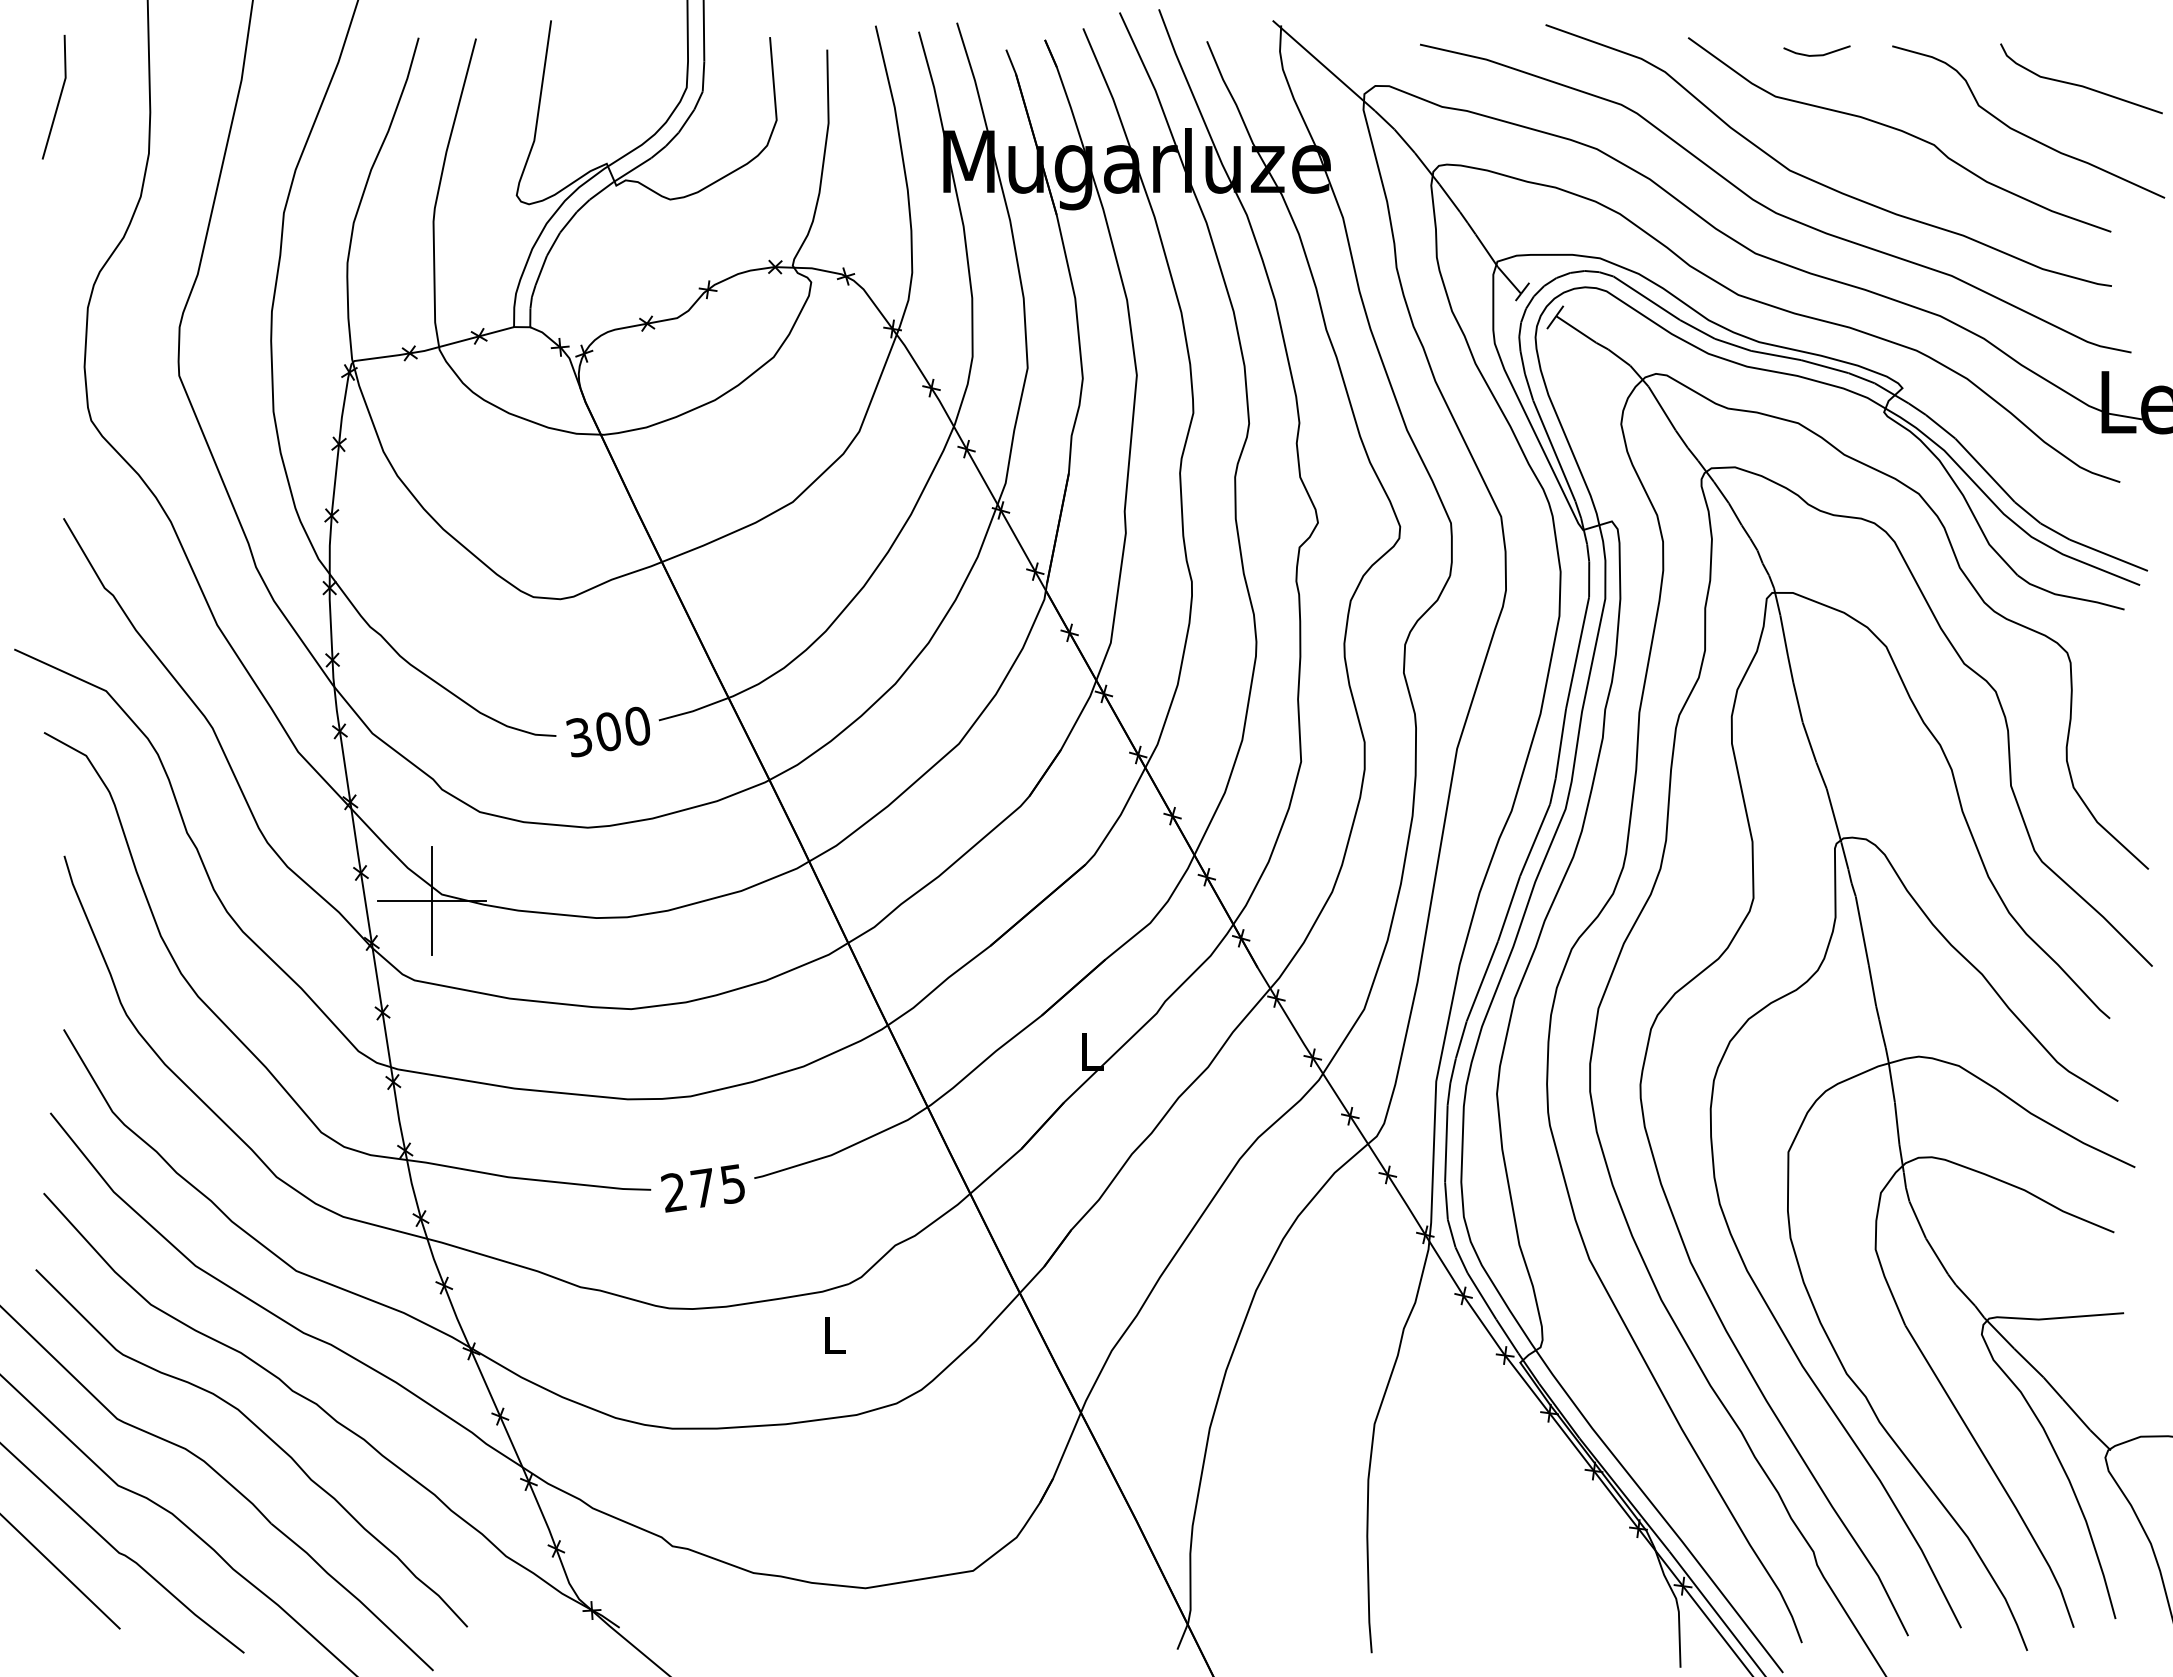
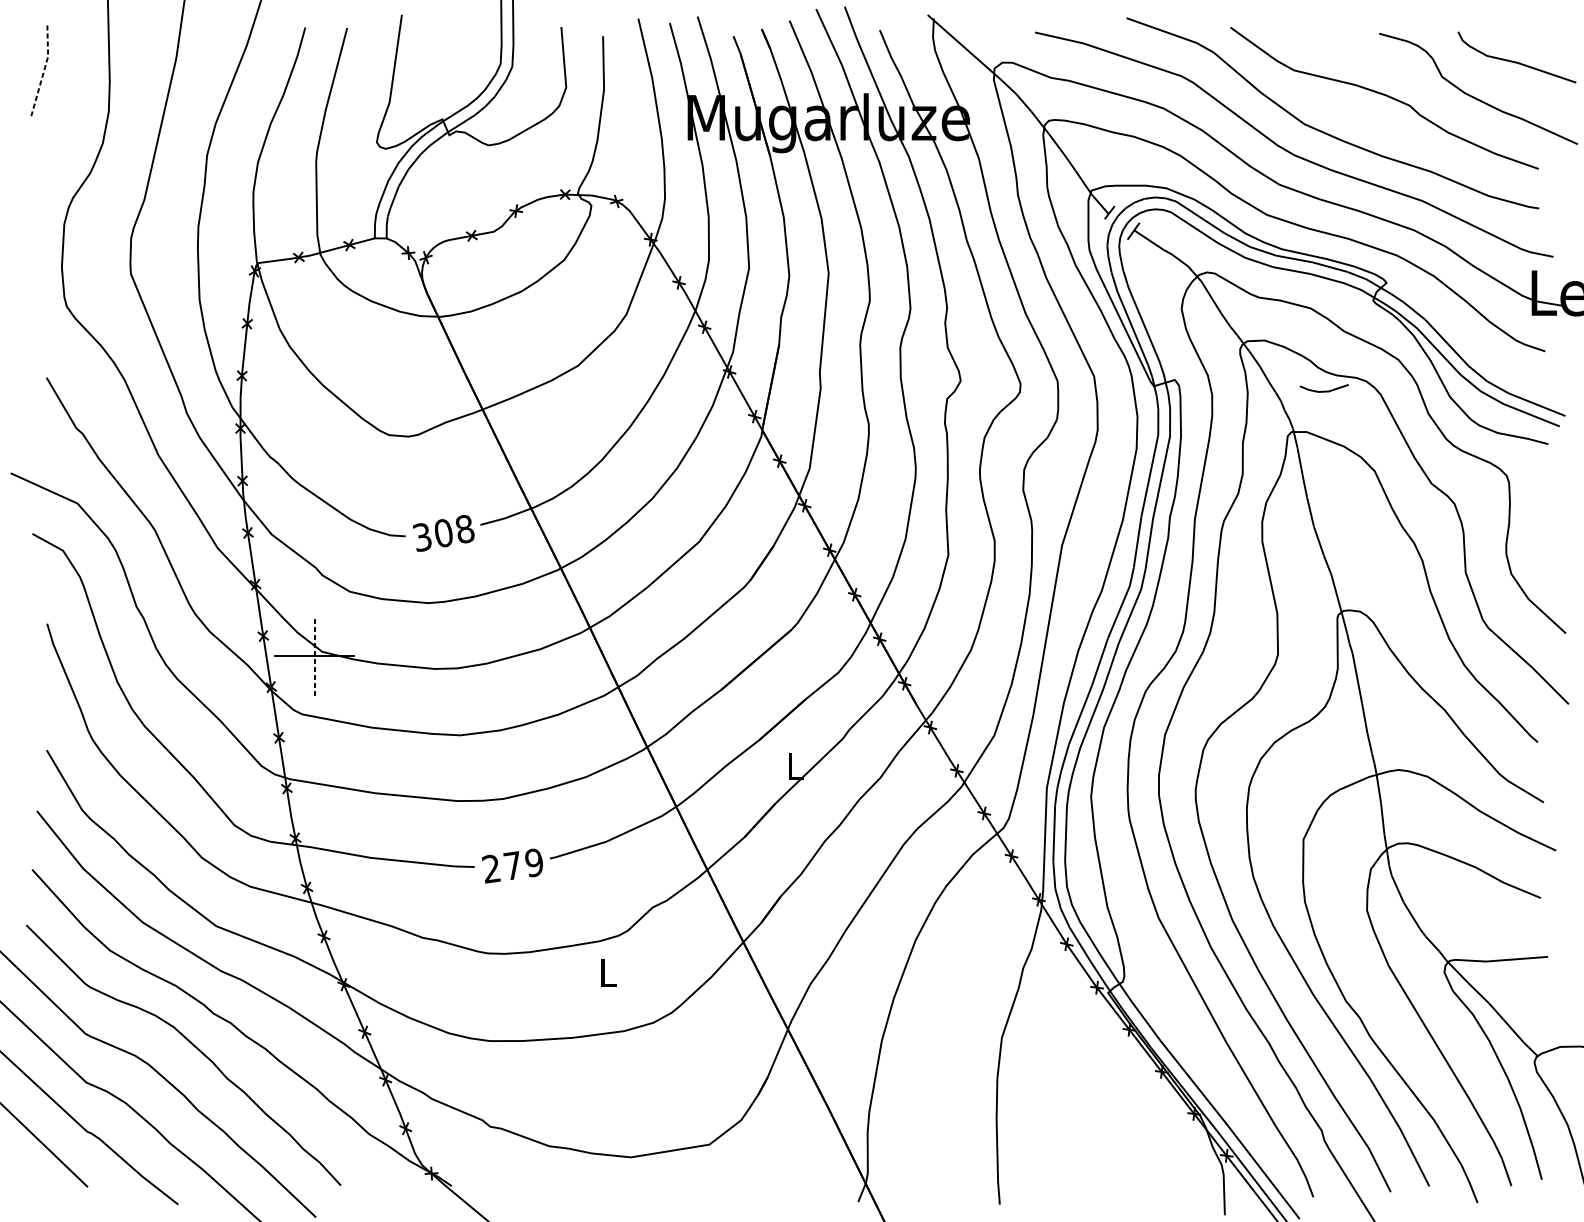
line: (1816, 54) -> (1323, 390), moved
line: (60, 97) -> (44, 71), solid -> dashed
text: (637, 725) -> (464, 528), 300 -> 308
line: (431, 900) -> (314, 656), solid -> dashed
text: (732, 1183) -> (534, 862), 275 -> 279

